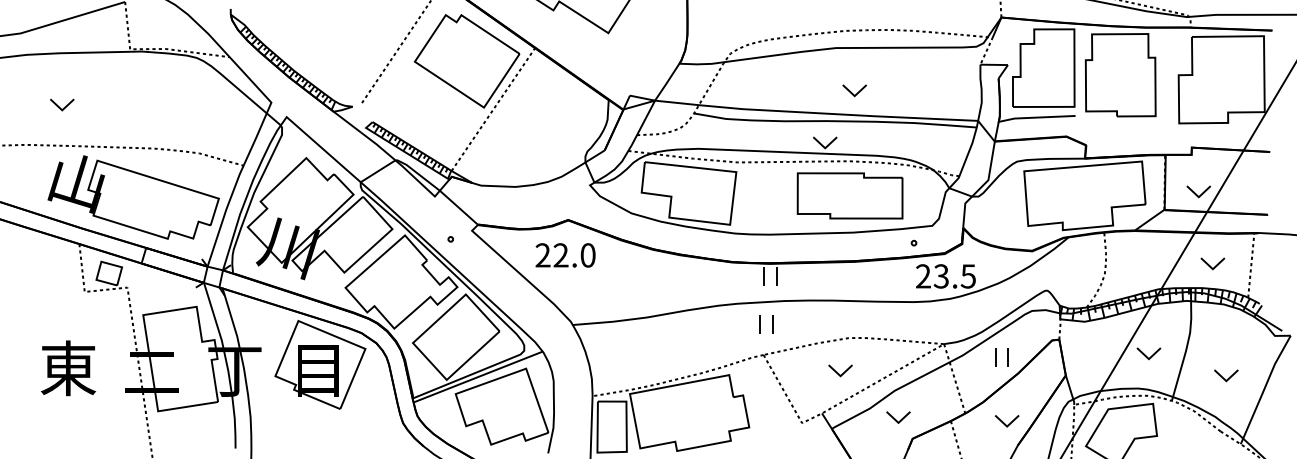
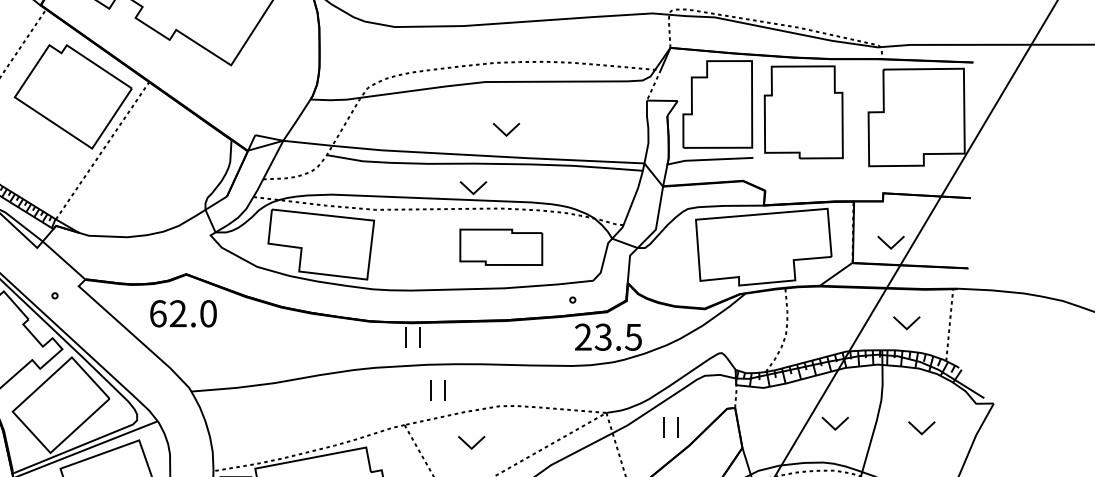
part: (849, 195) -> (500, 246), size x0.7
text: (542, 255) -> (157, 313), 22.0 -> 62.0
part: (766, 324) -> (438, 390), moved
part: (840, 370) -> (471, 442), moved
part: (1226, 375) -> (922, 427), moved

